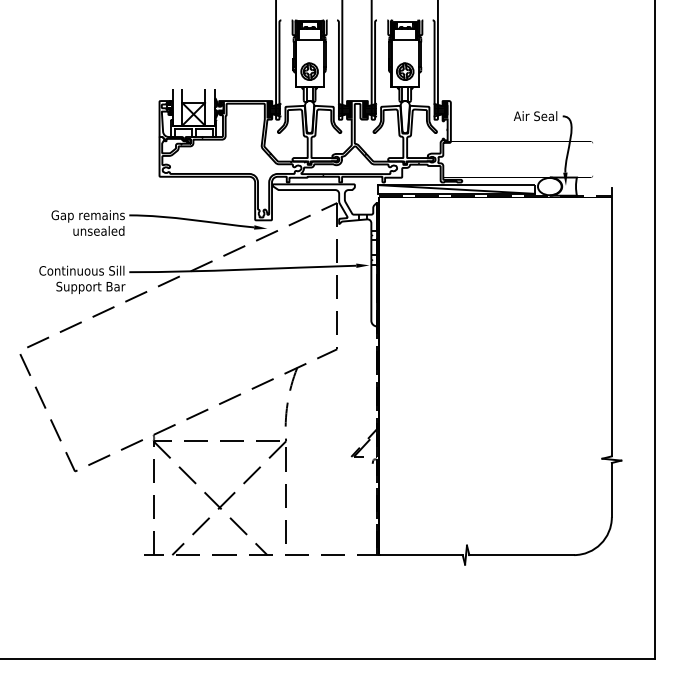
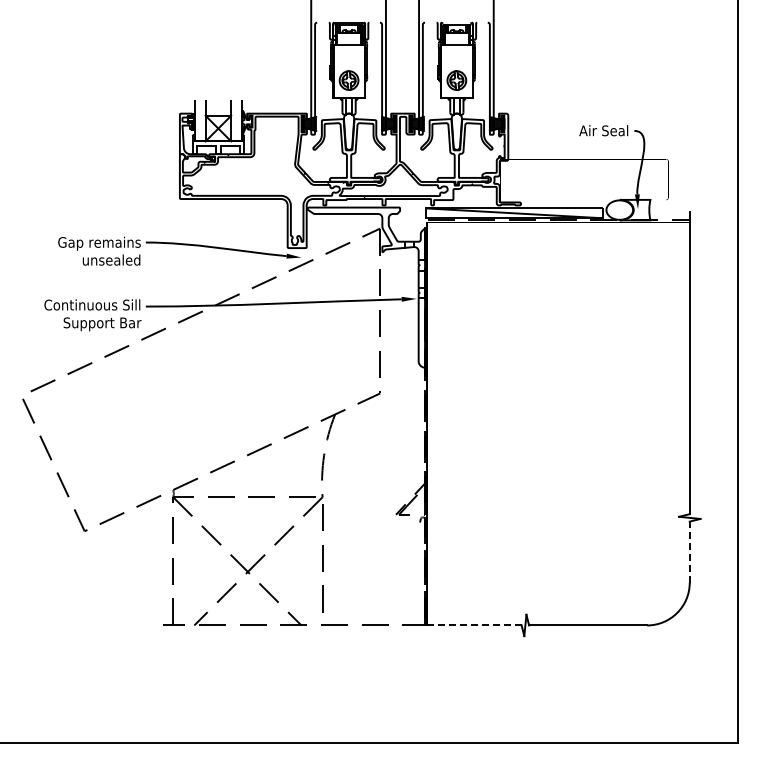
line: (611, 490) -> (689, 552), solid -> dashed
line: (420, 555) -> (474, 625), solid -> dashed

